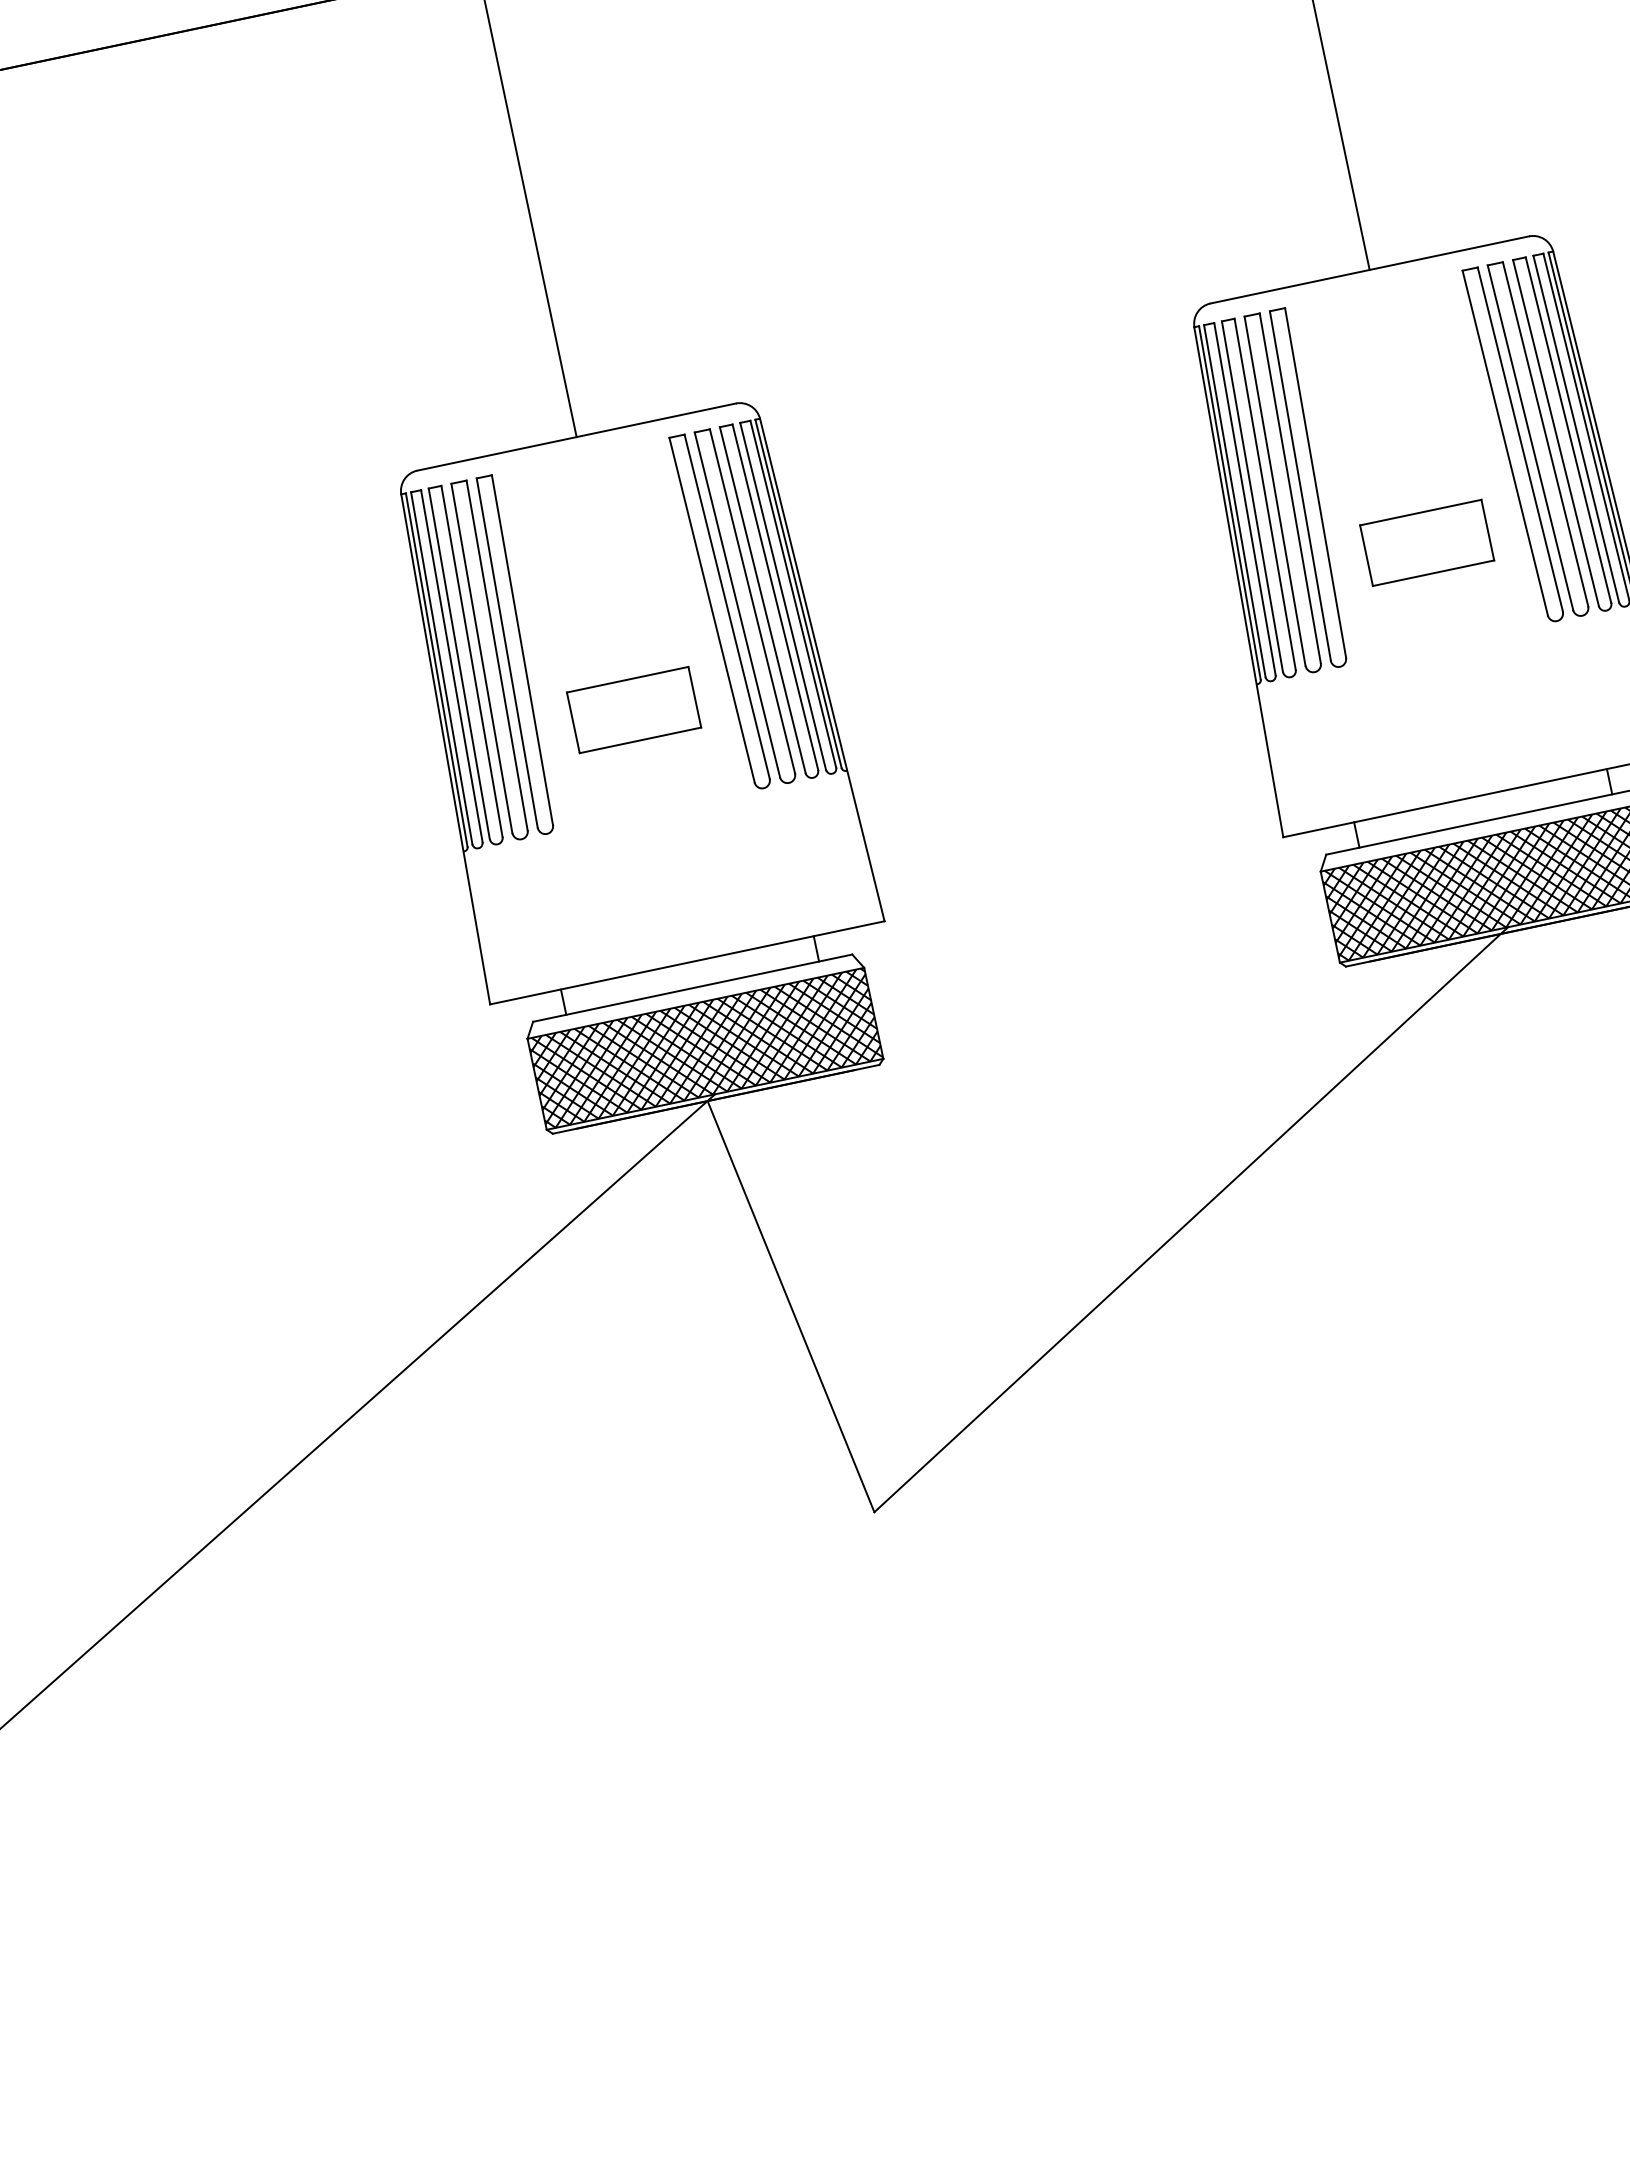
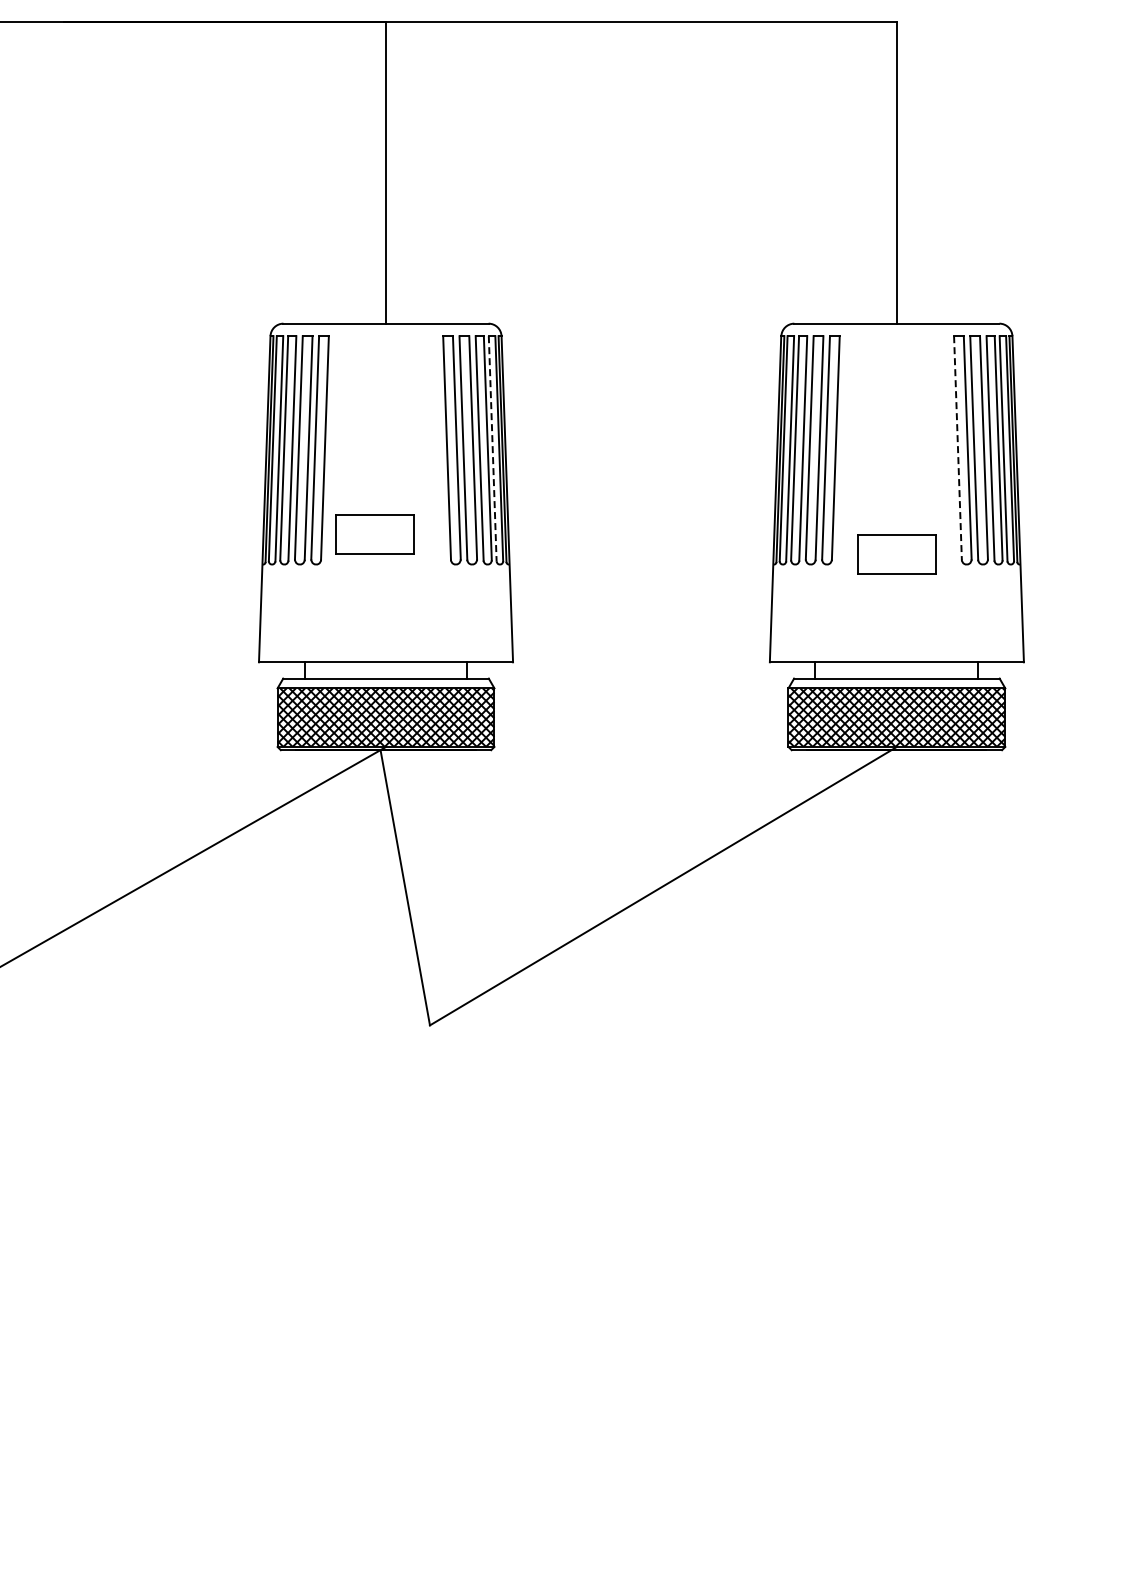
line: (1504, 443) -> (957, 448), solid -> dashed
part: (1426, 543) -> (896, 554), moved
line: (782, 596) -> (492, 448), solid -> dashed
part: (633, 710) -> (374, 534), moved

